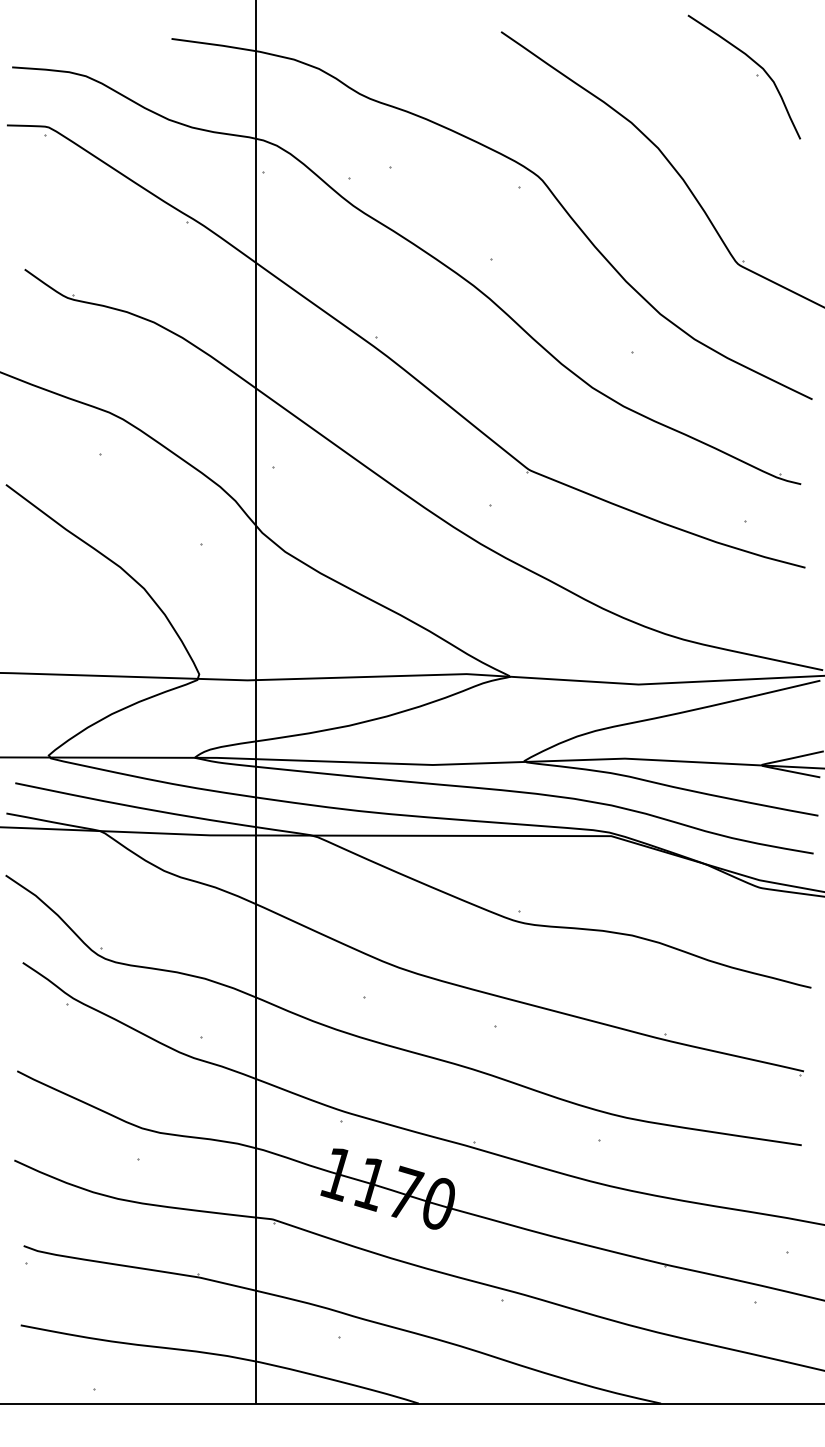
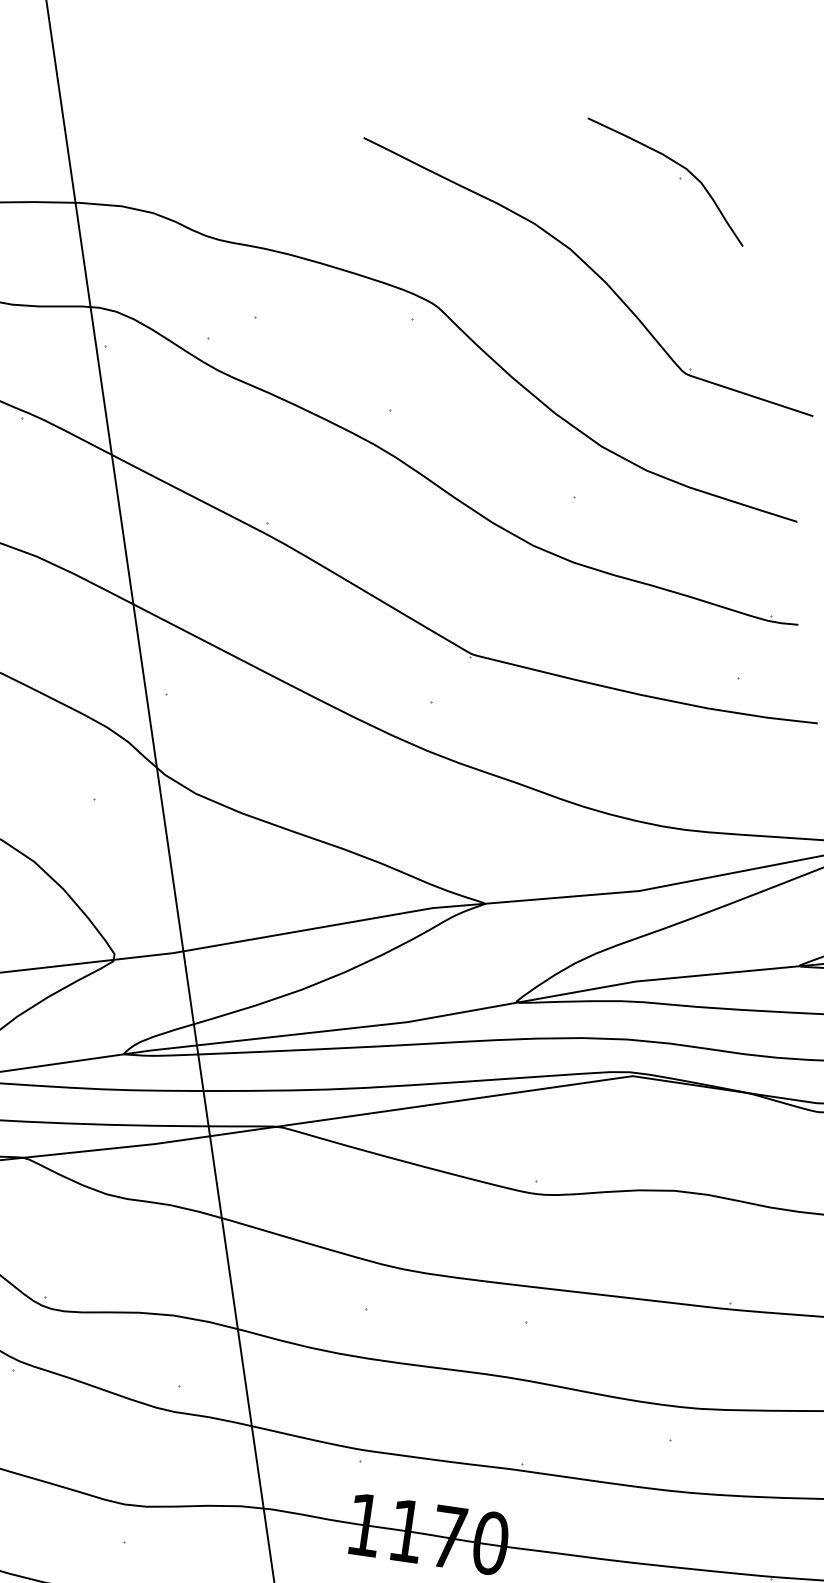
part: (756, 75) -> (679, 178), moved

